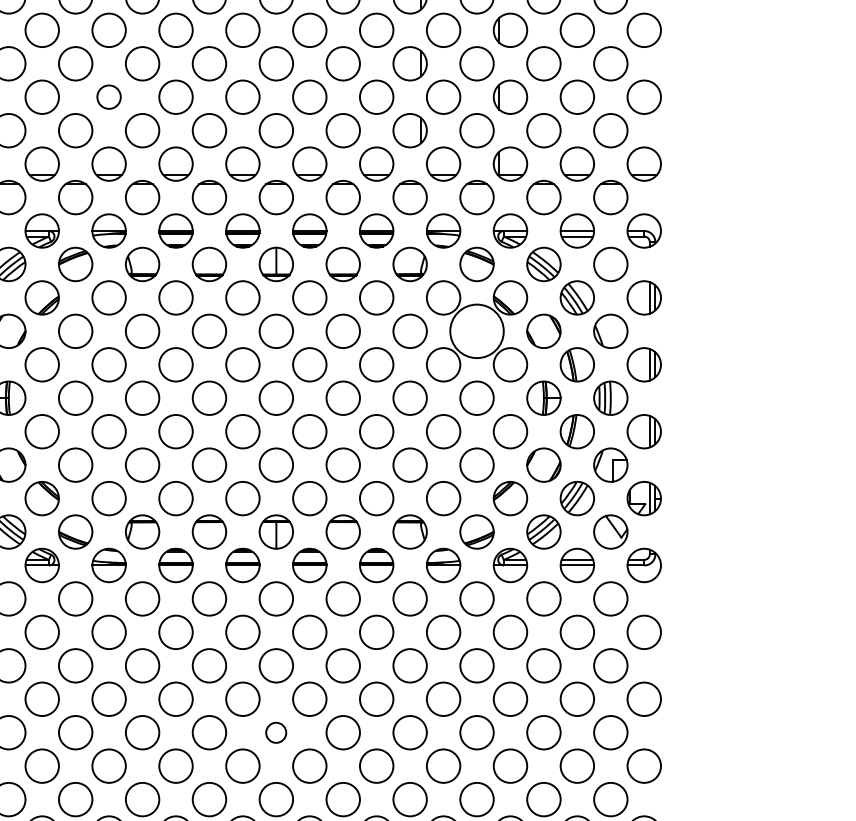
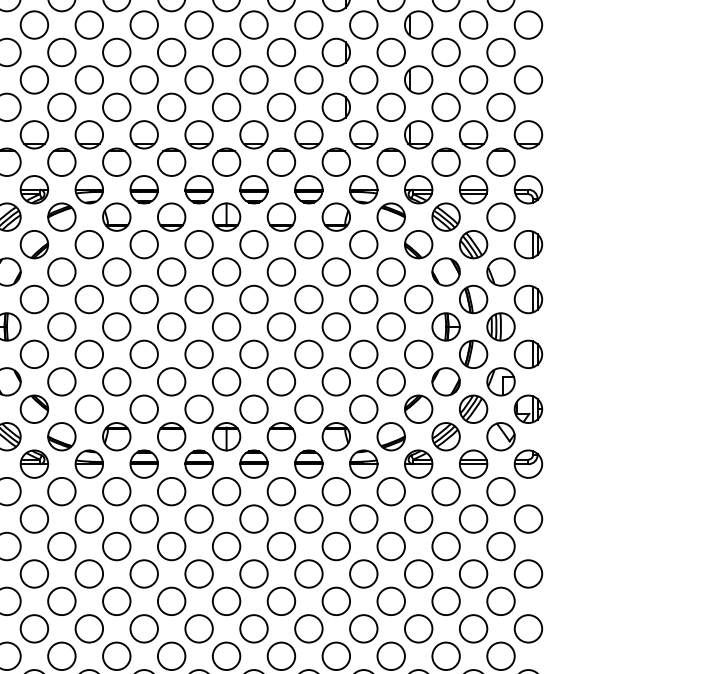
circle: (108, 96) -> (88, 79), size x1.43
circle: (476, 331) -> (390, 272), size x0.62
circle: (275, 732) -> (225, 601), size x1.67

